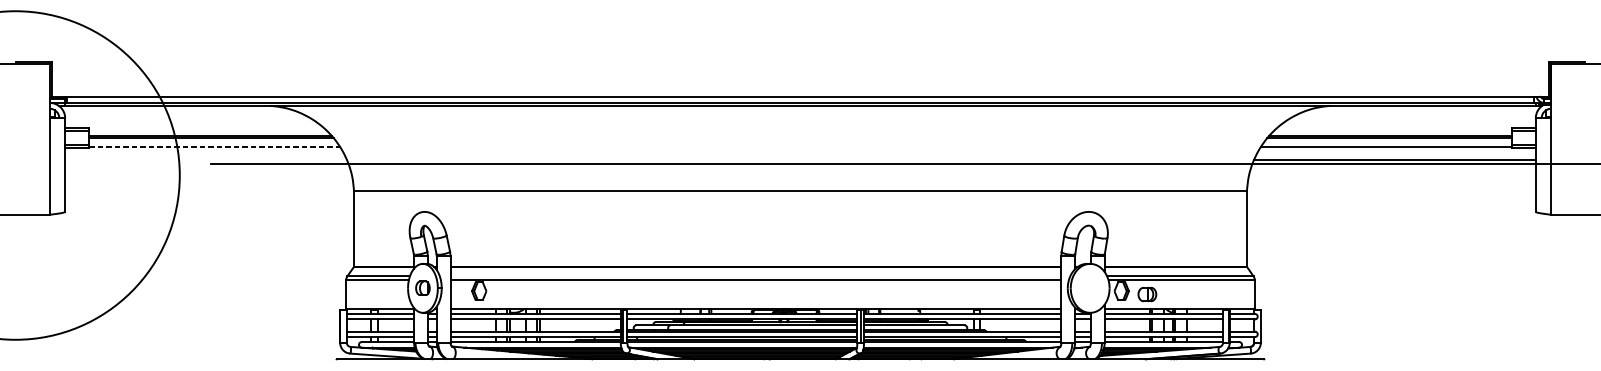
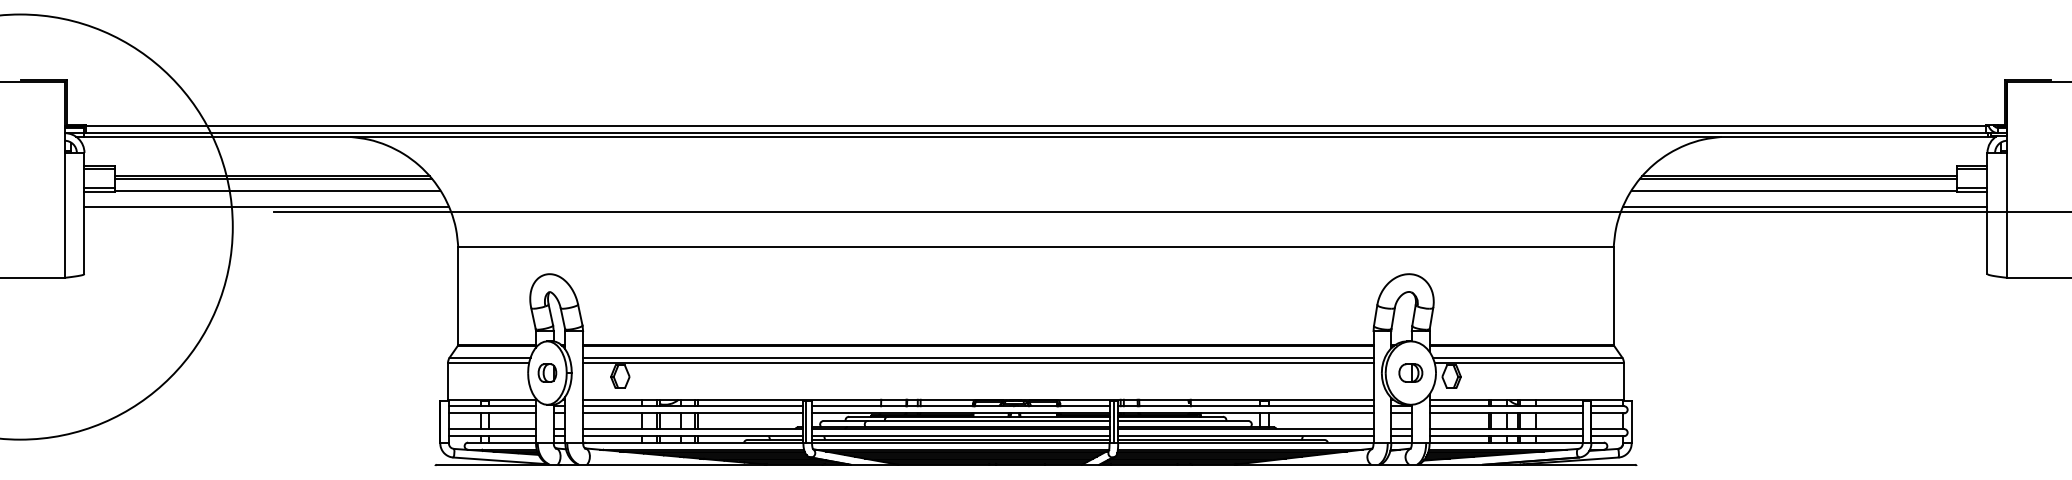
line: (215, 147) -> (278, 190), dashed -> solid
line: (205, 159) -> (266, 206), added
line: (756, 276) -> (978, 357), added
part: (1147, 294) -> (1410, 372), moved

